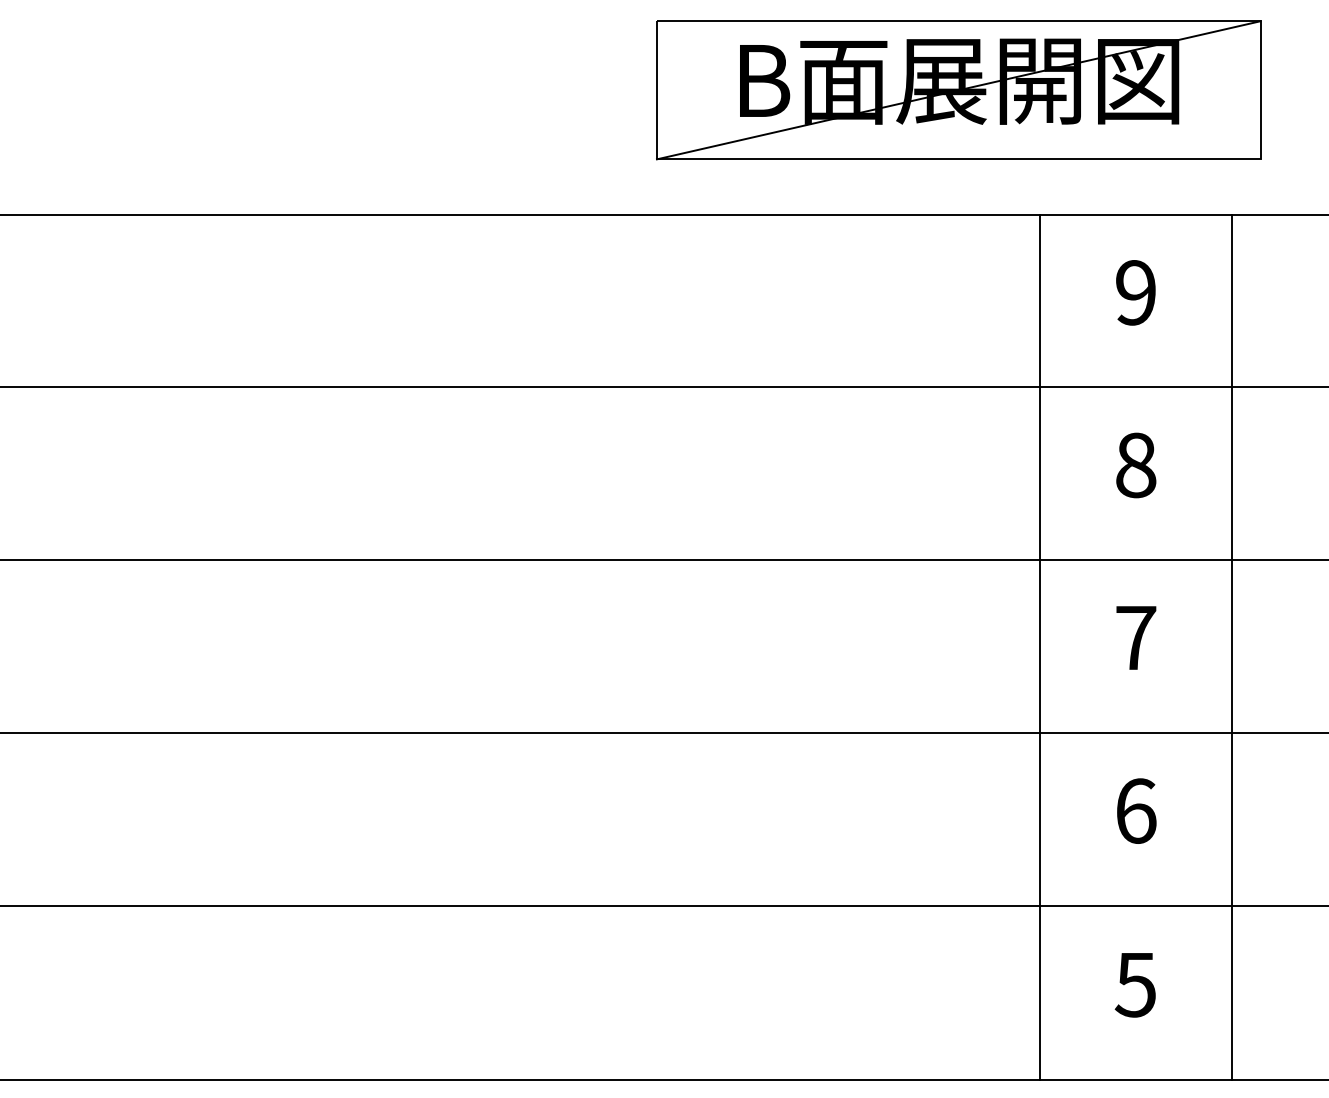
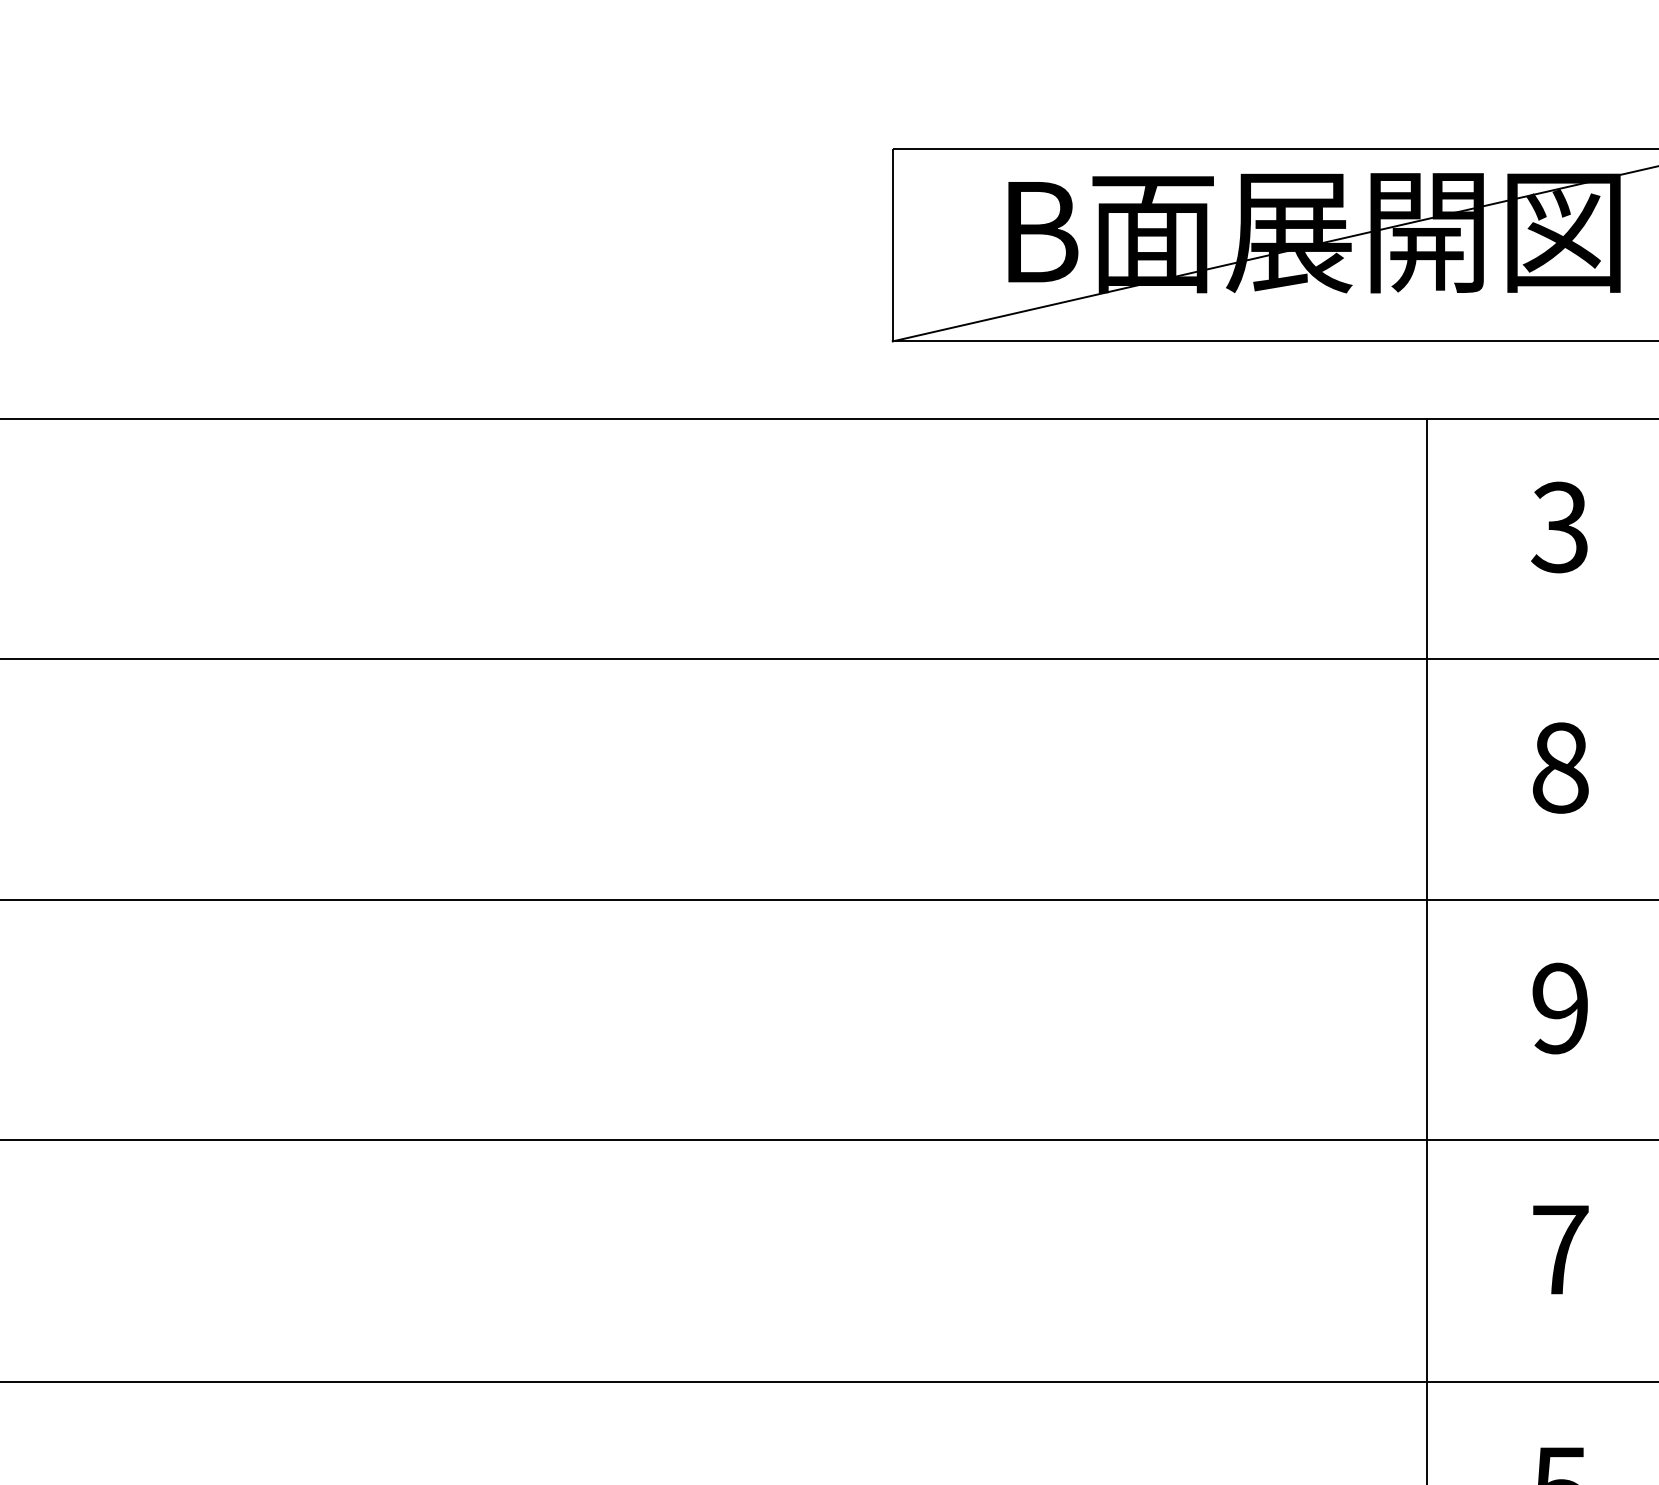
text: (1135, 292) -> (1559, 526), 9 -> 3
text: (1136, 637) -> (1561, 1007), 7 -> 9
text: (1136, 810) -> (1561, 1248), 6 -> 7

